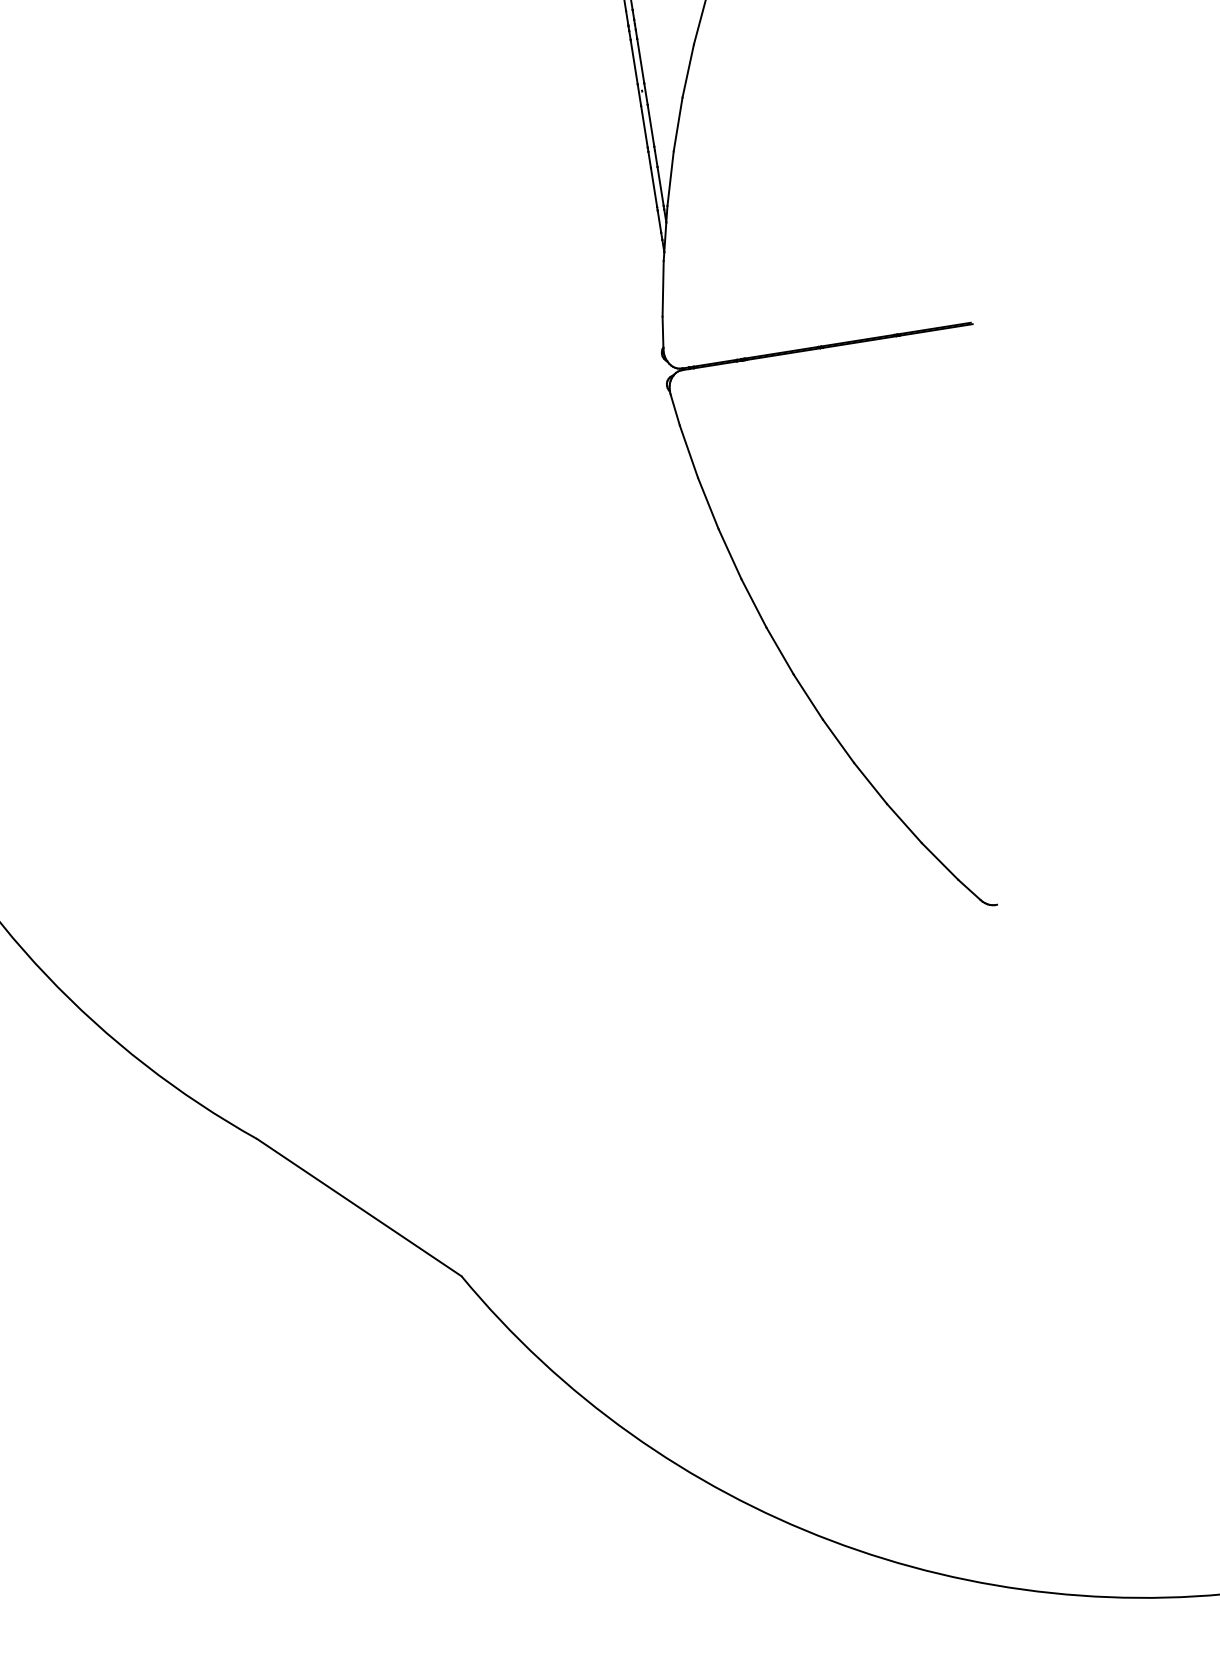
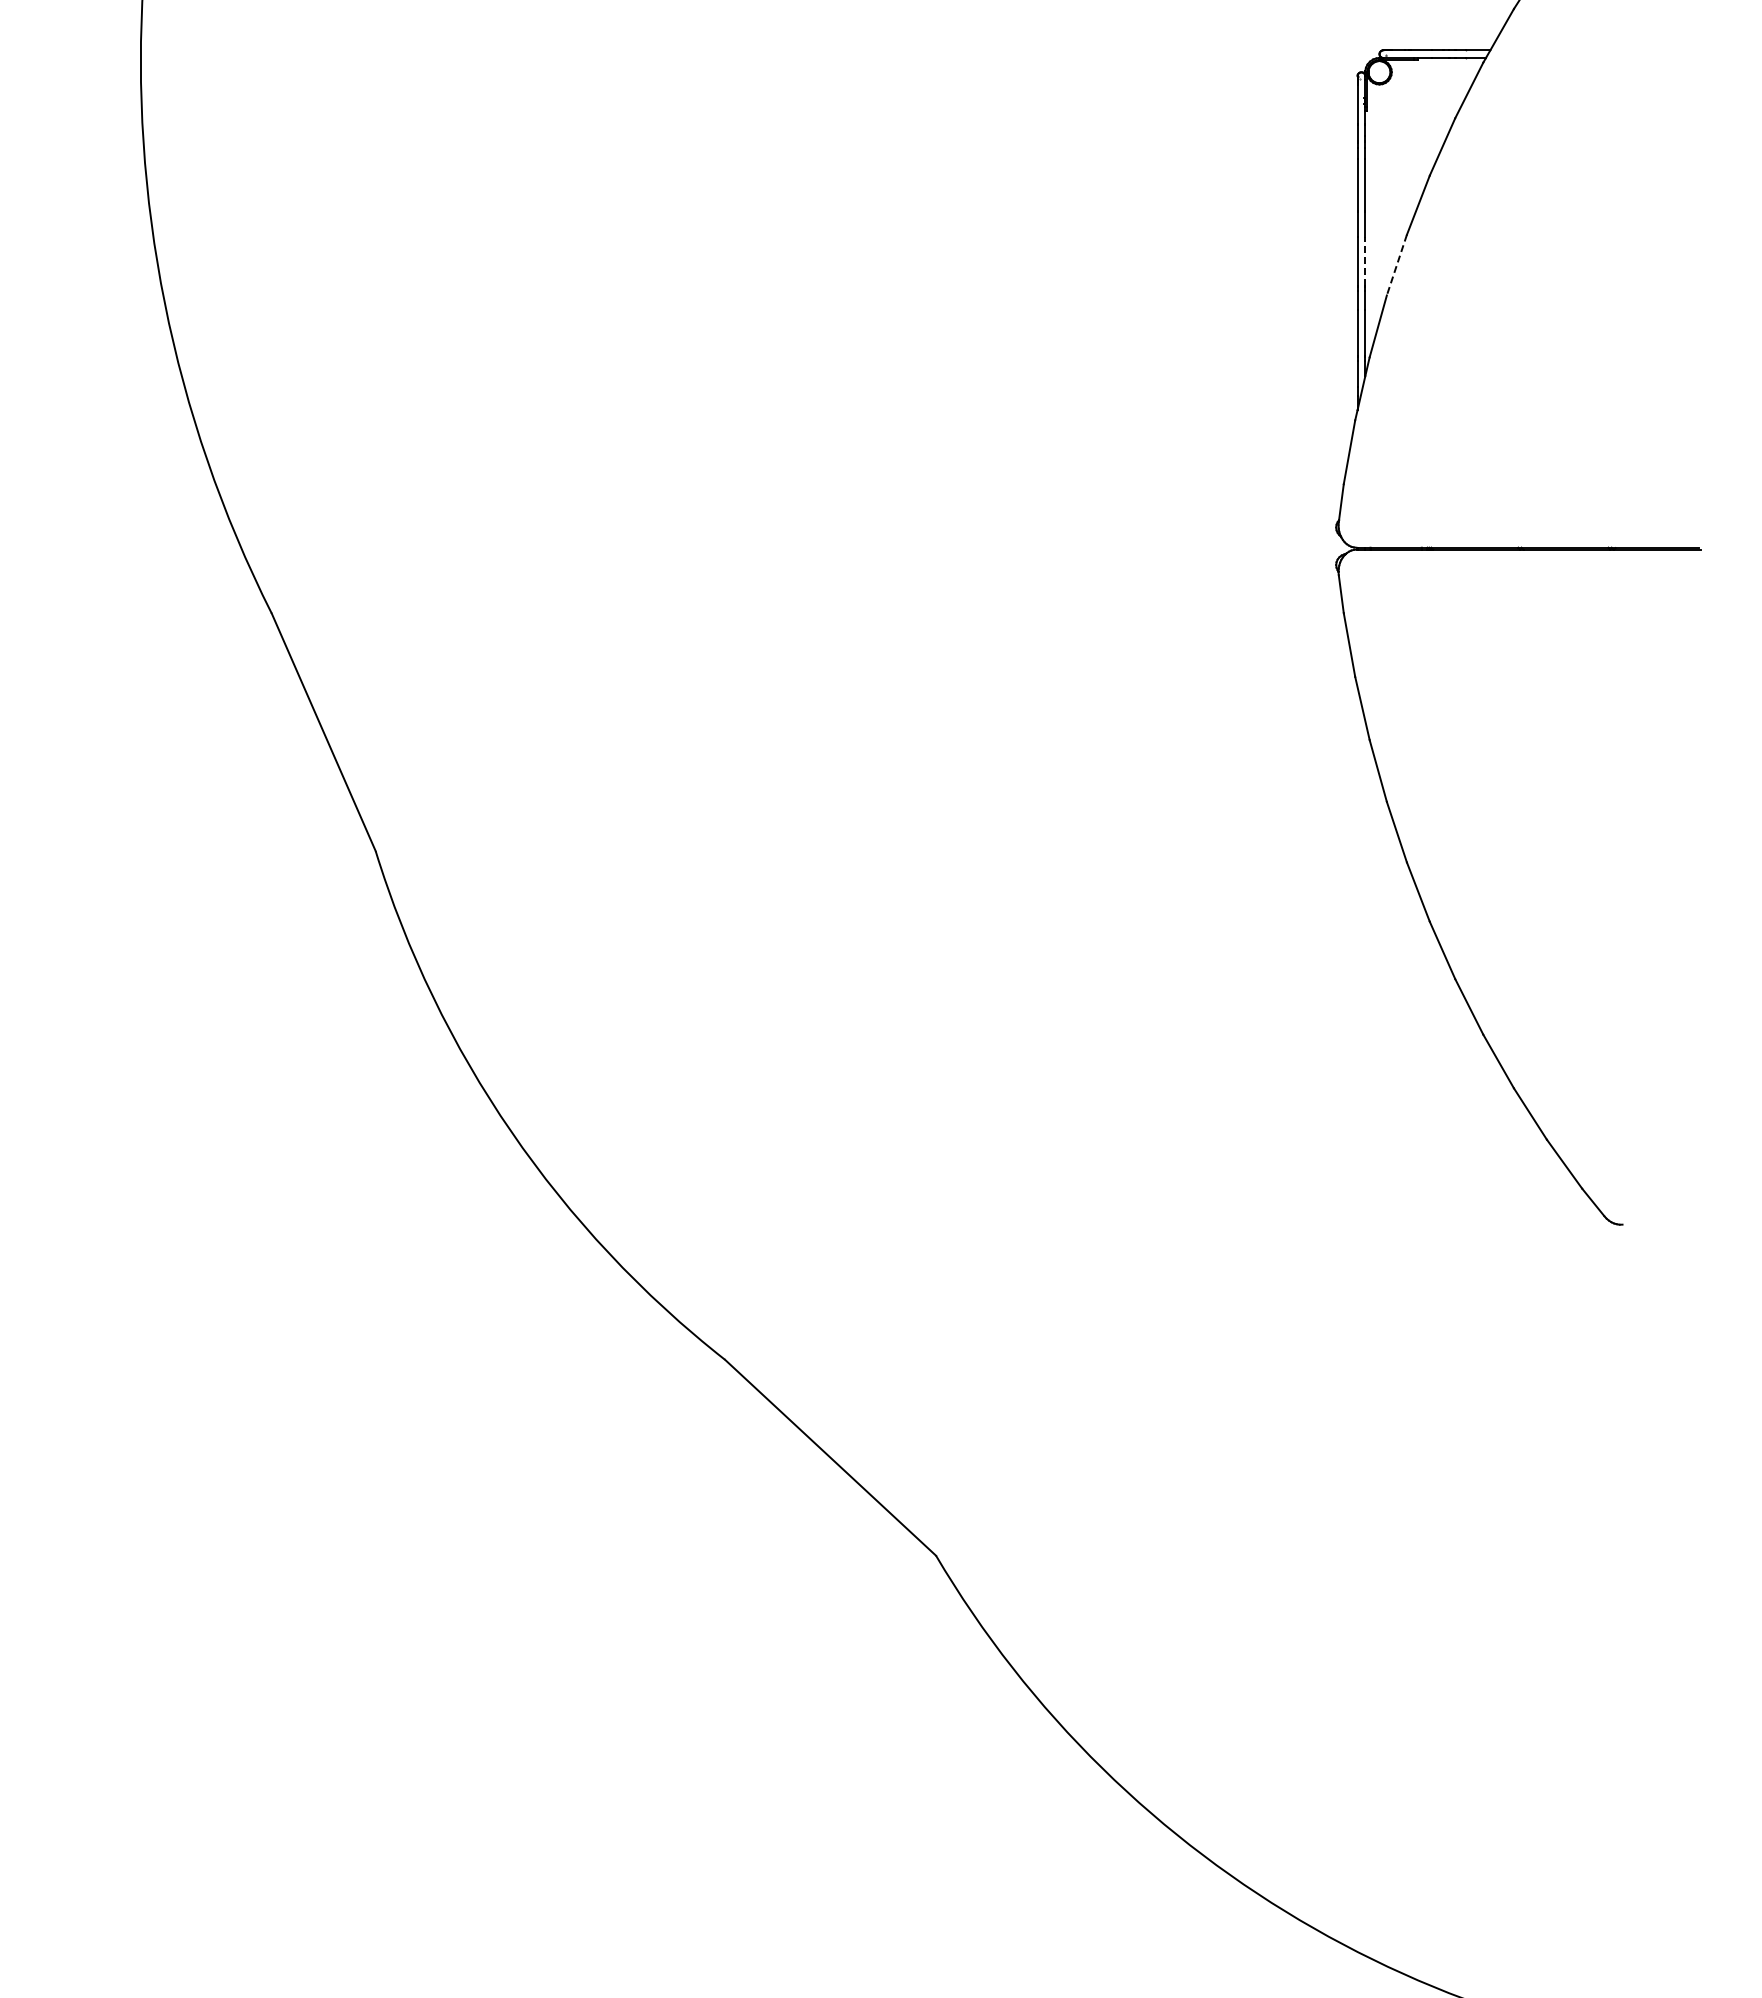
line: (677, 124) -> (1396, 265), solid -> dashed
line: (651, 125) -> (1365, 261), solid -> dashed

